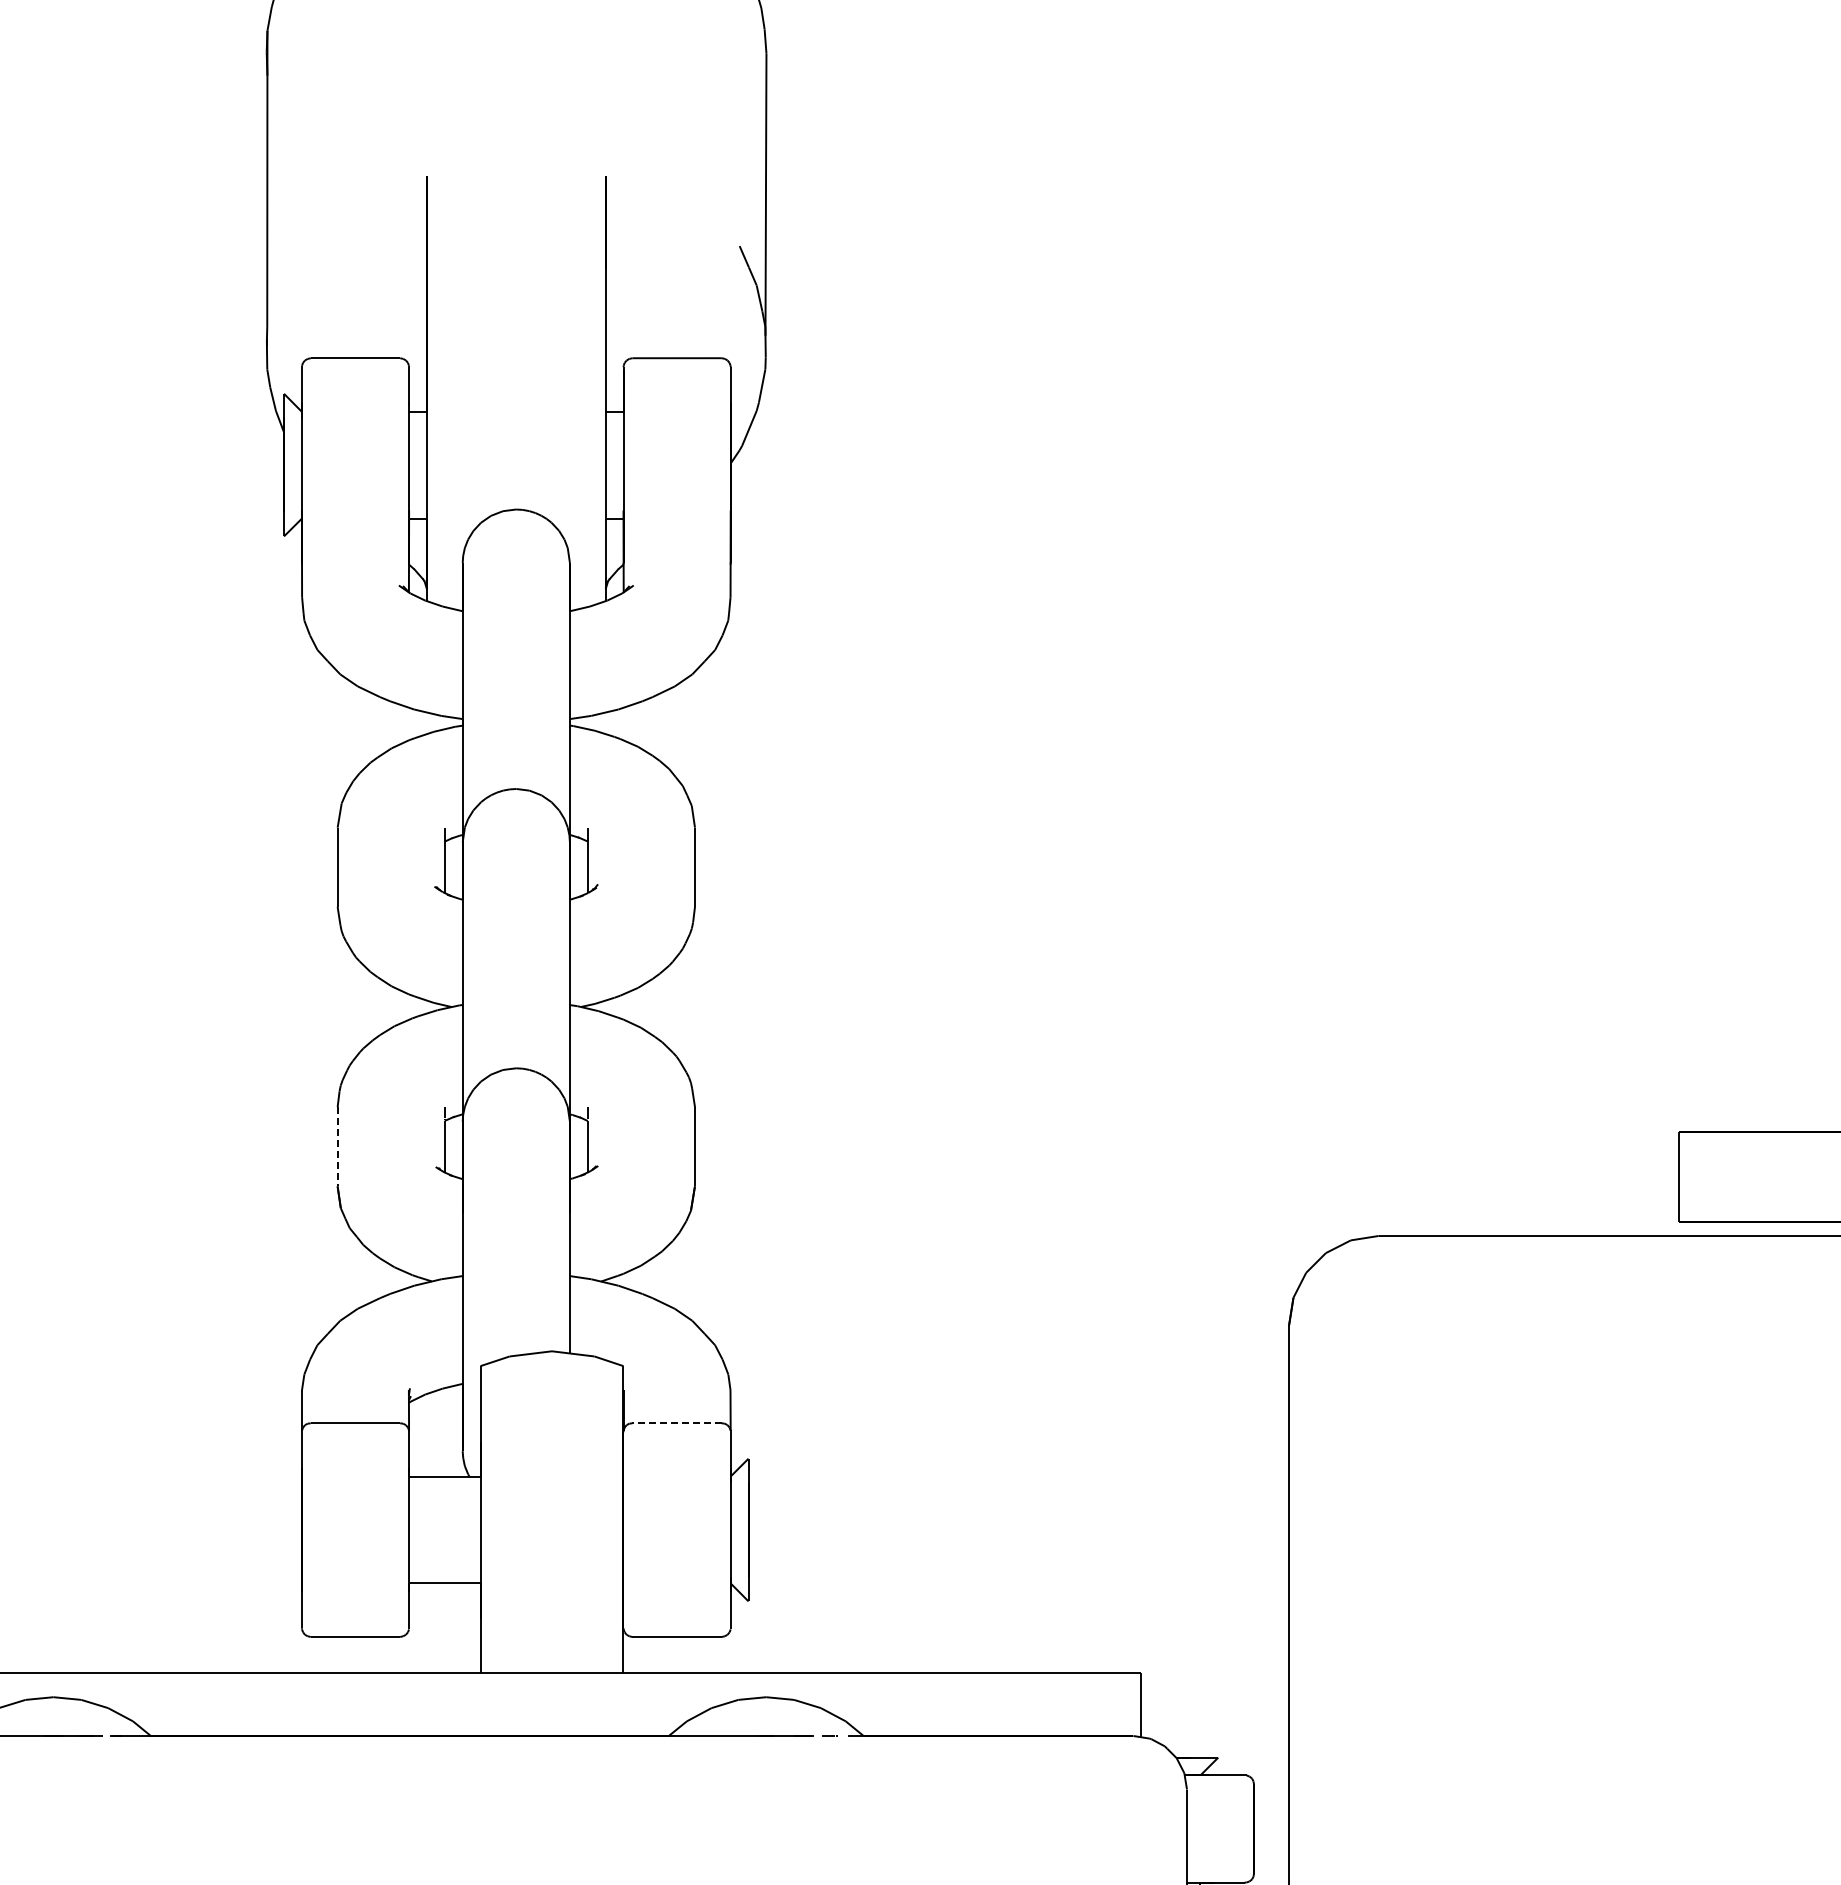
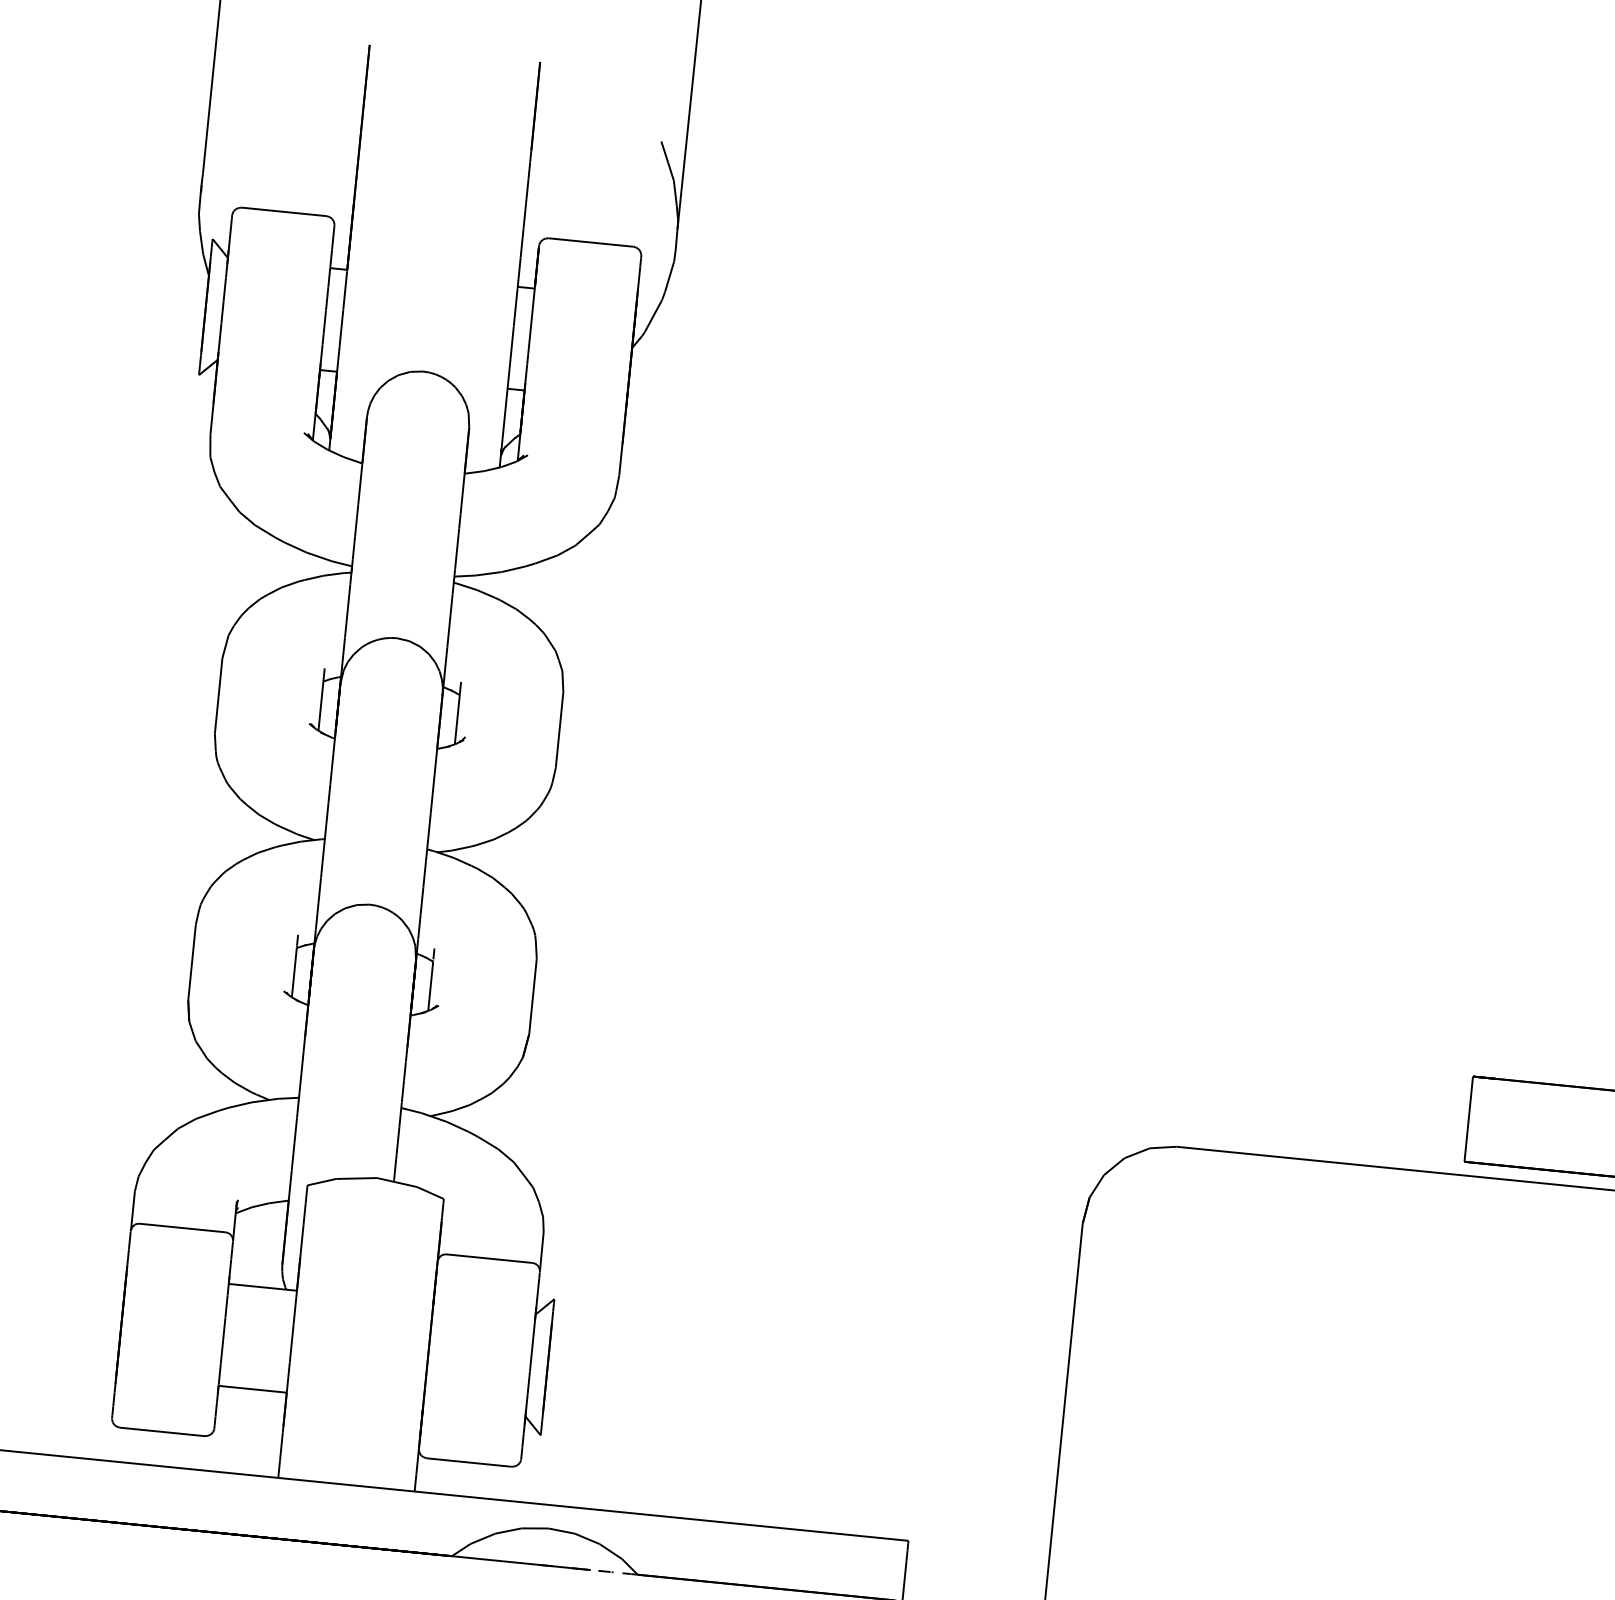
line: (337, 1146) -> (191, 962), dashed -> solid
line: (677, 1423) -> (489, 1258), dashed -> solid

